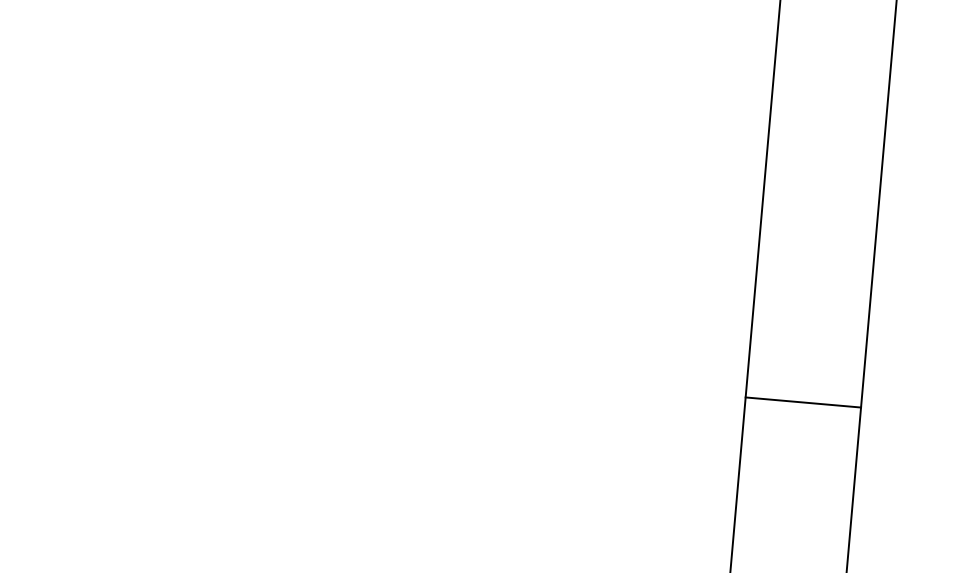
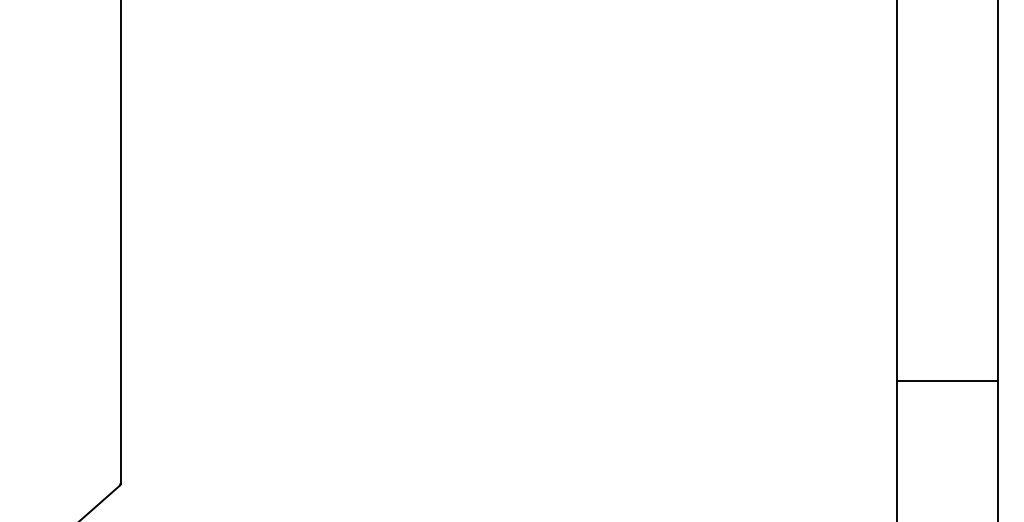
line: (803, 402) -> (947, 380), moved

